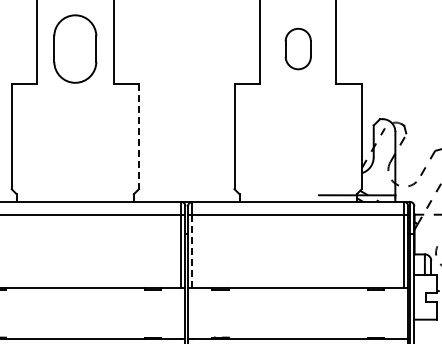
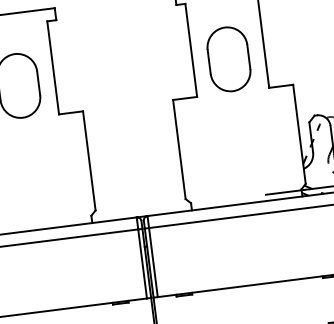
part: (298, 48) -> (229, 58), size x1.67
line: (138, 136) -> (88, 160), dashed -> solid
line: (192, 251) -> (153, 262), dashed -> solid

